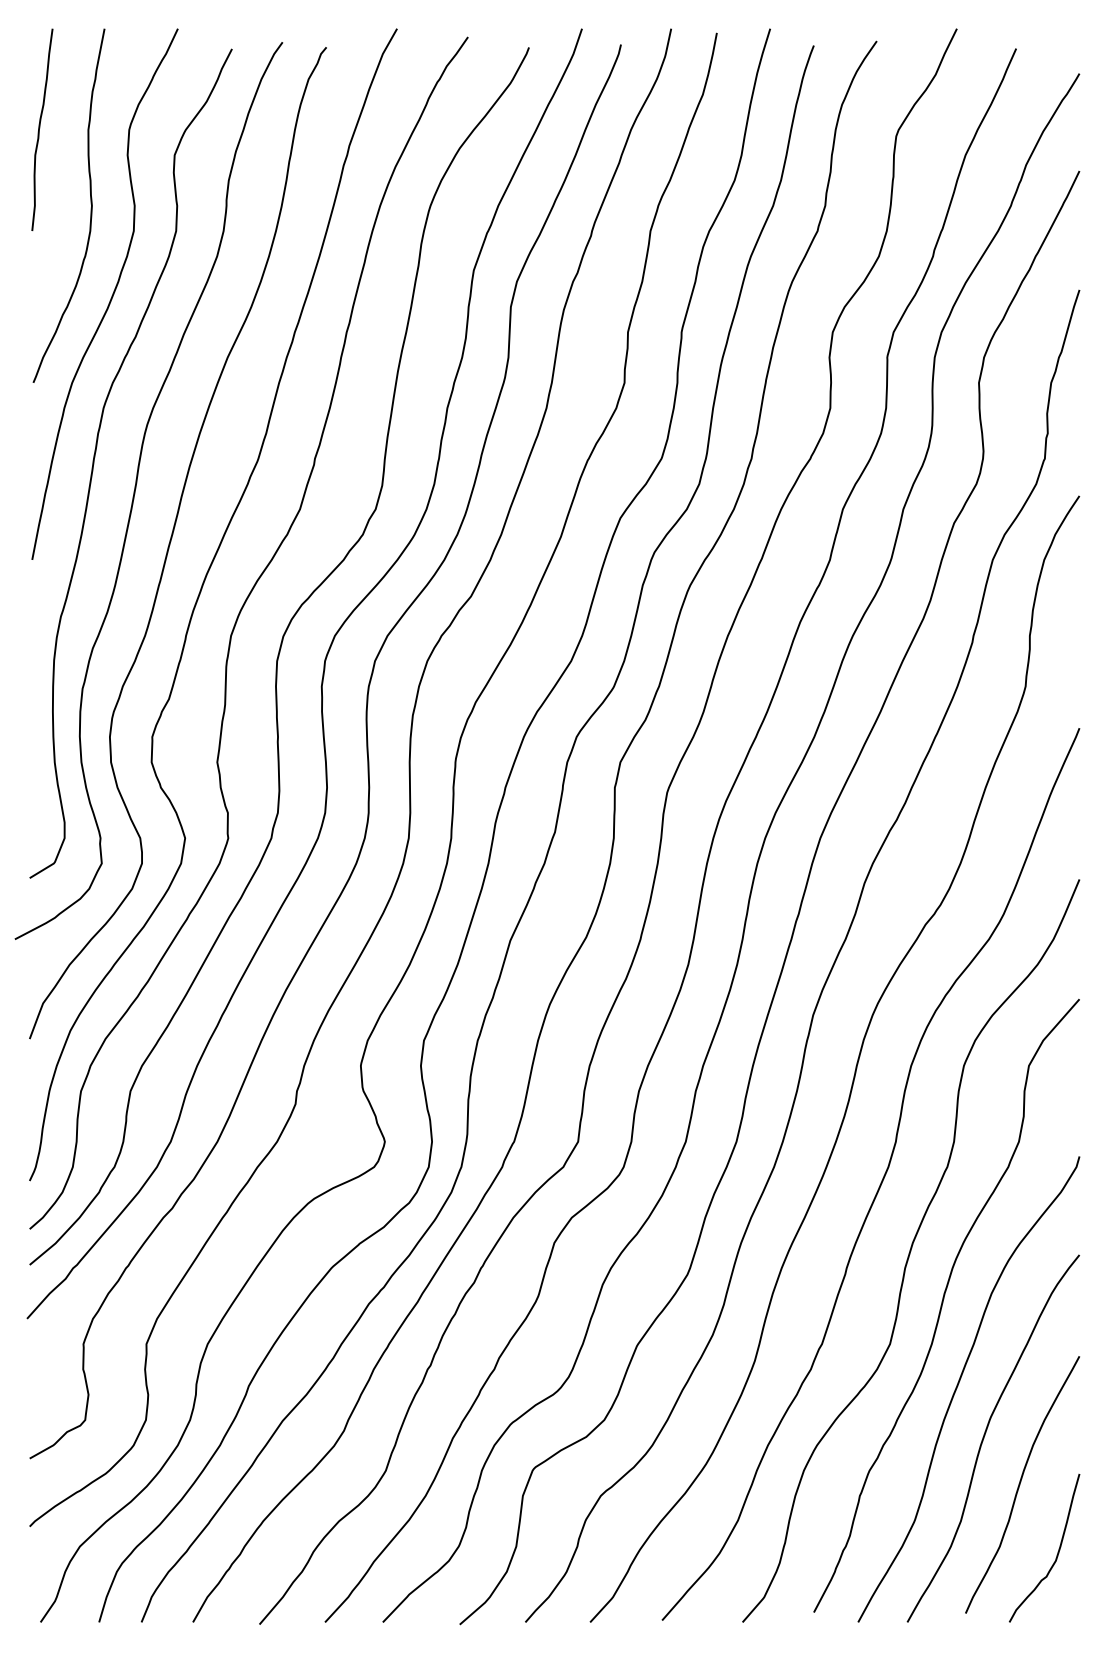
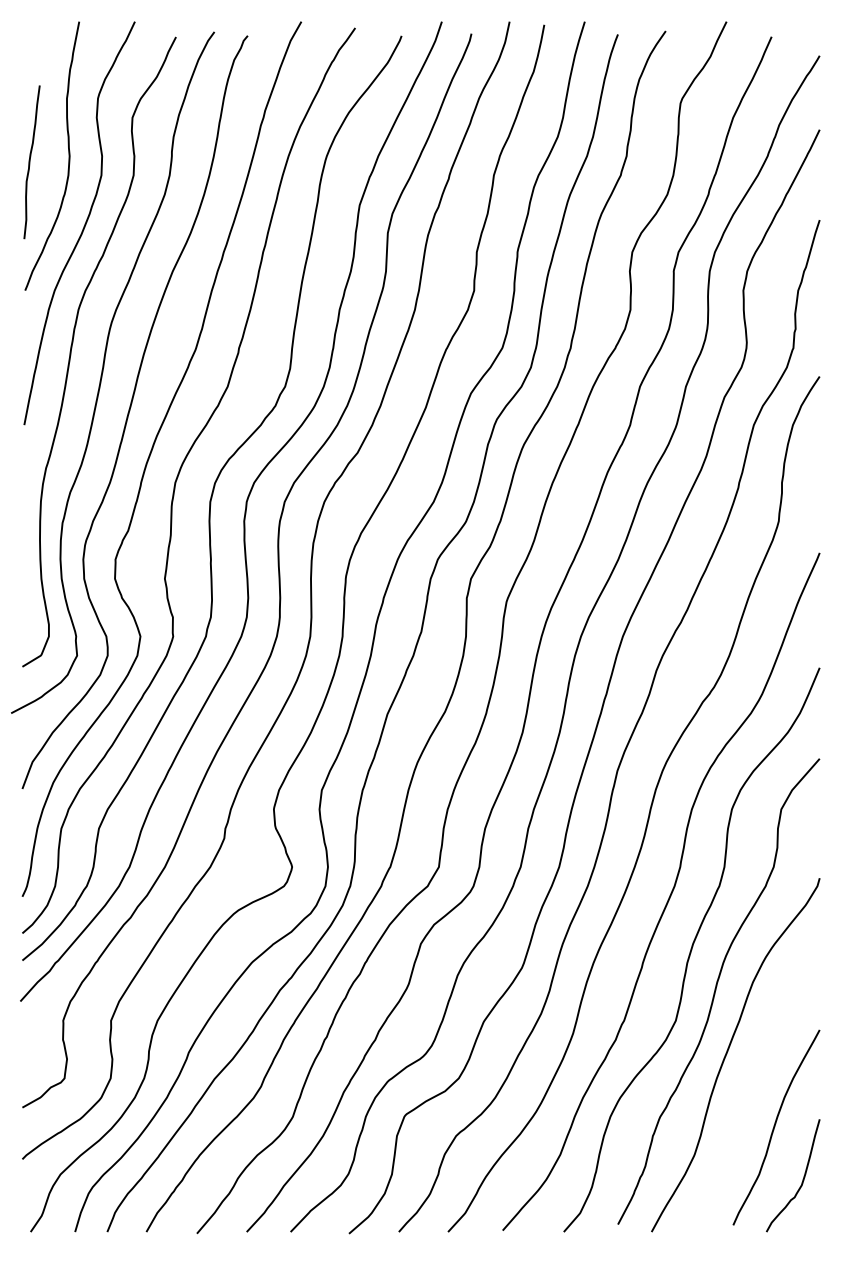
curve: (40, 128) -> (30, 161), moved
curve: (985, 1435) -> (748, 1090), removed

